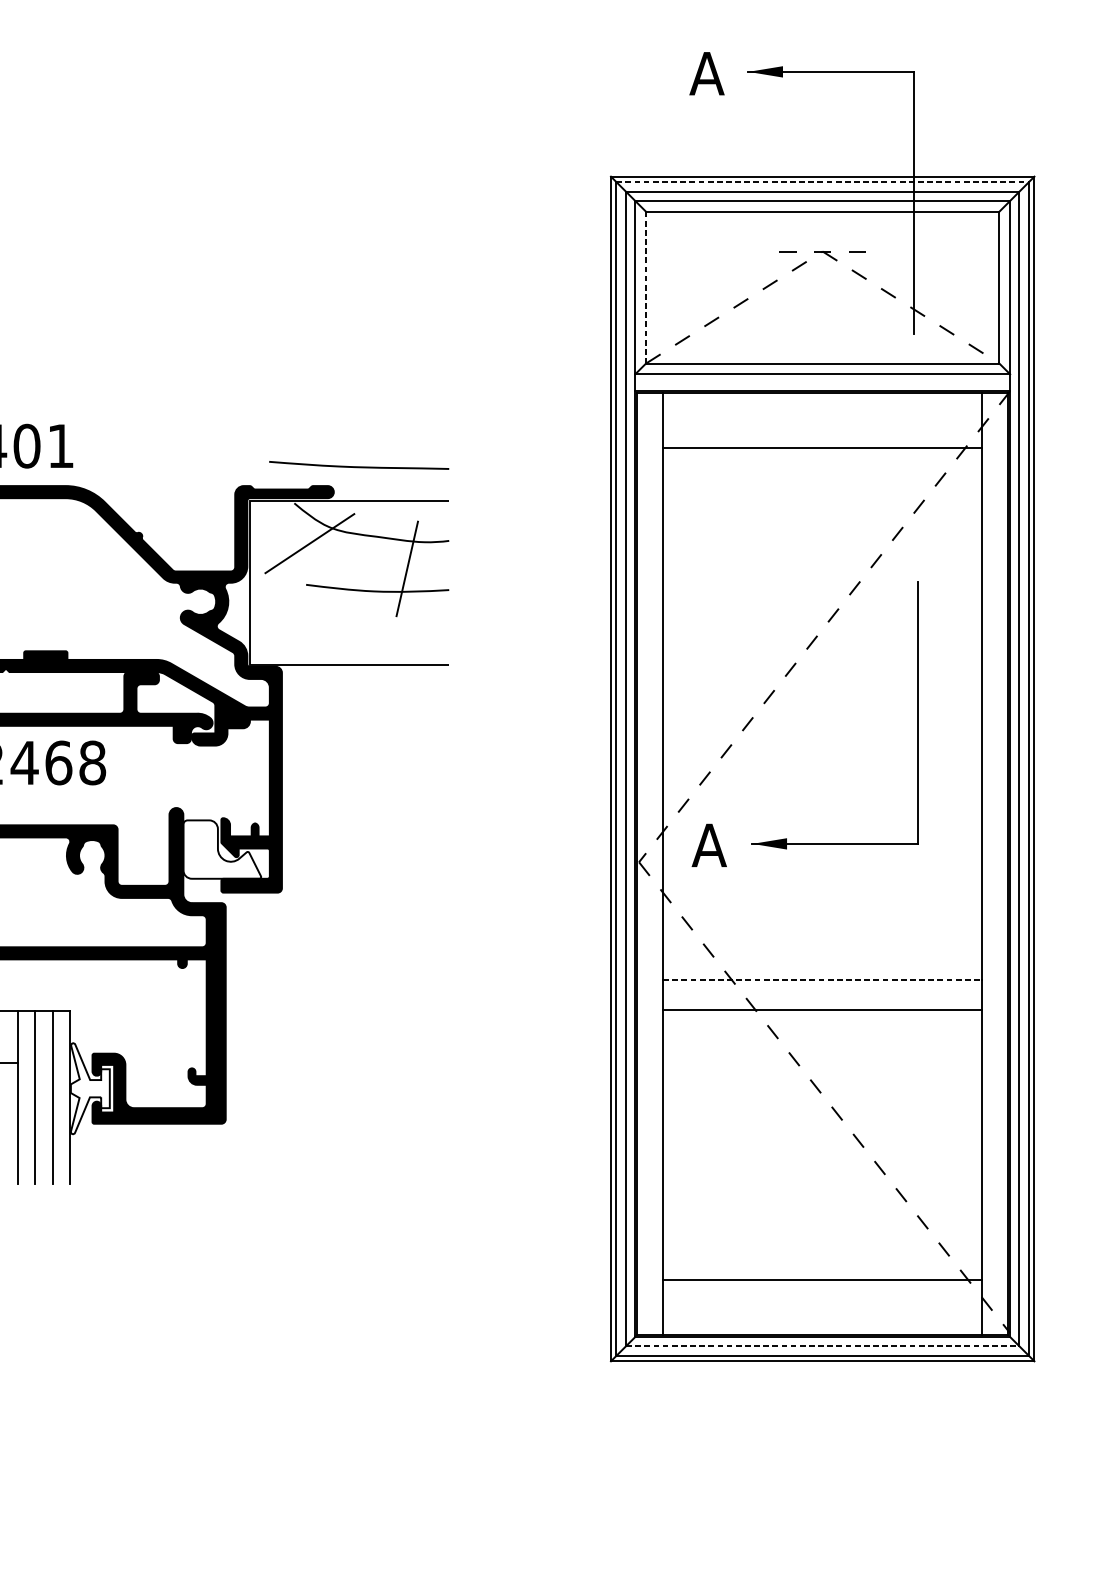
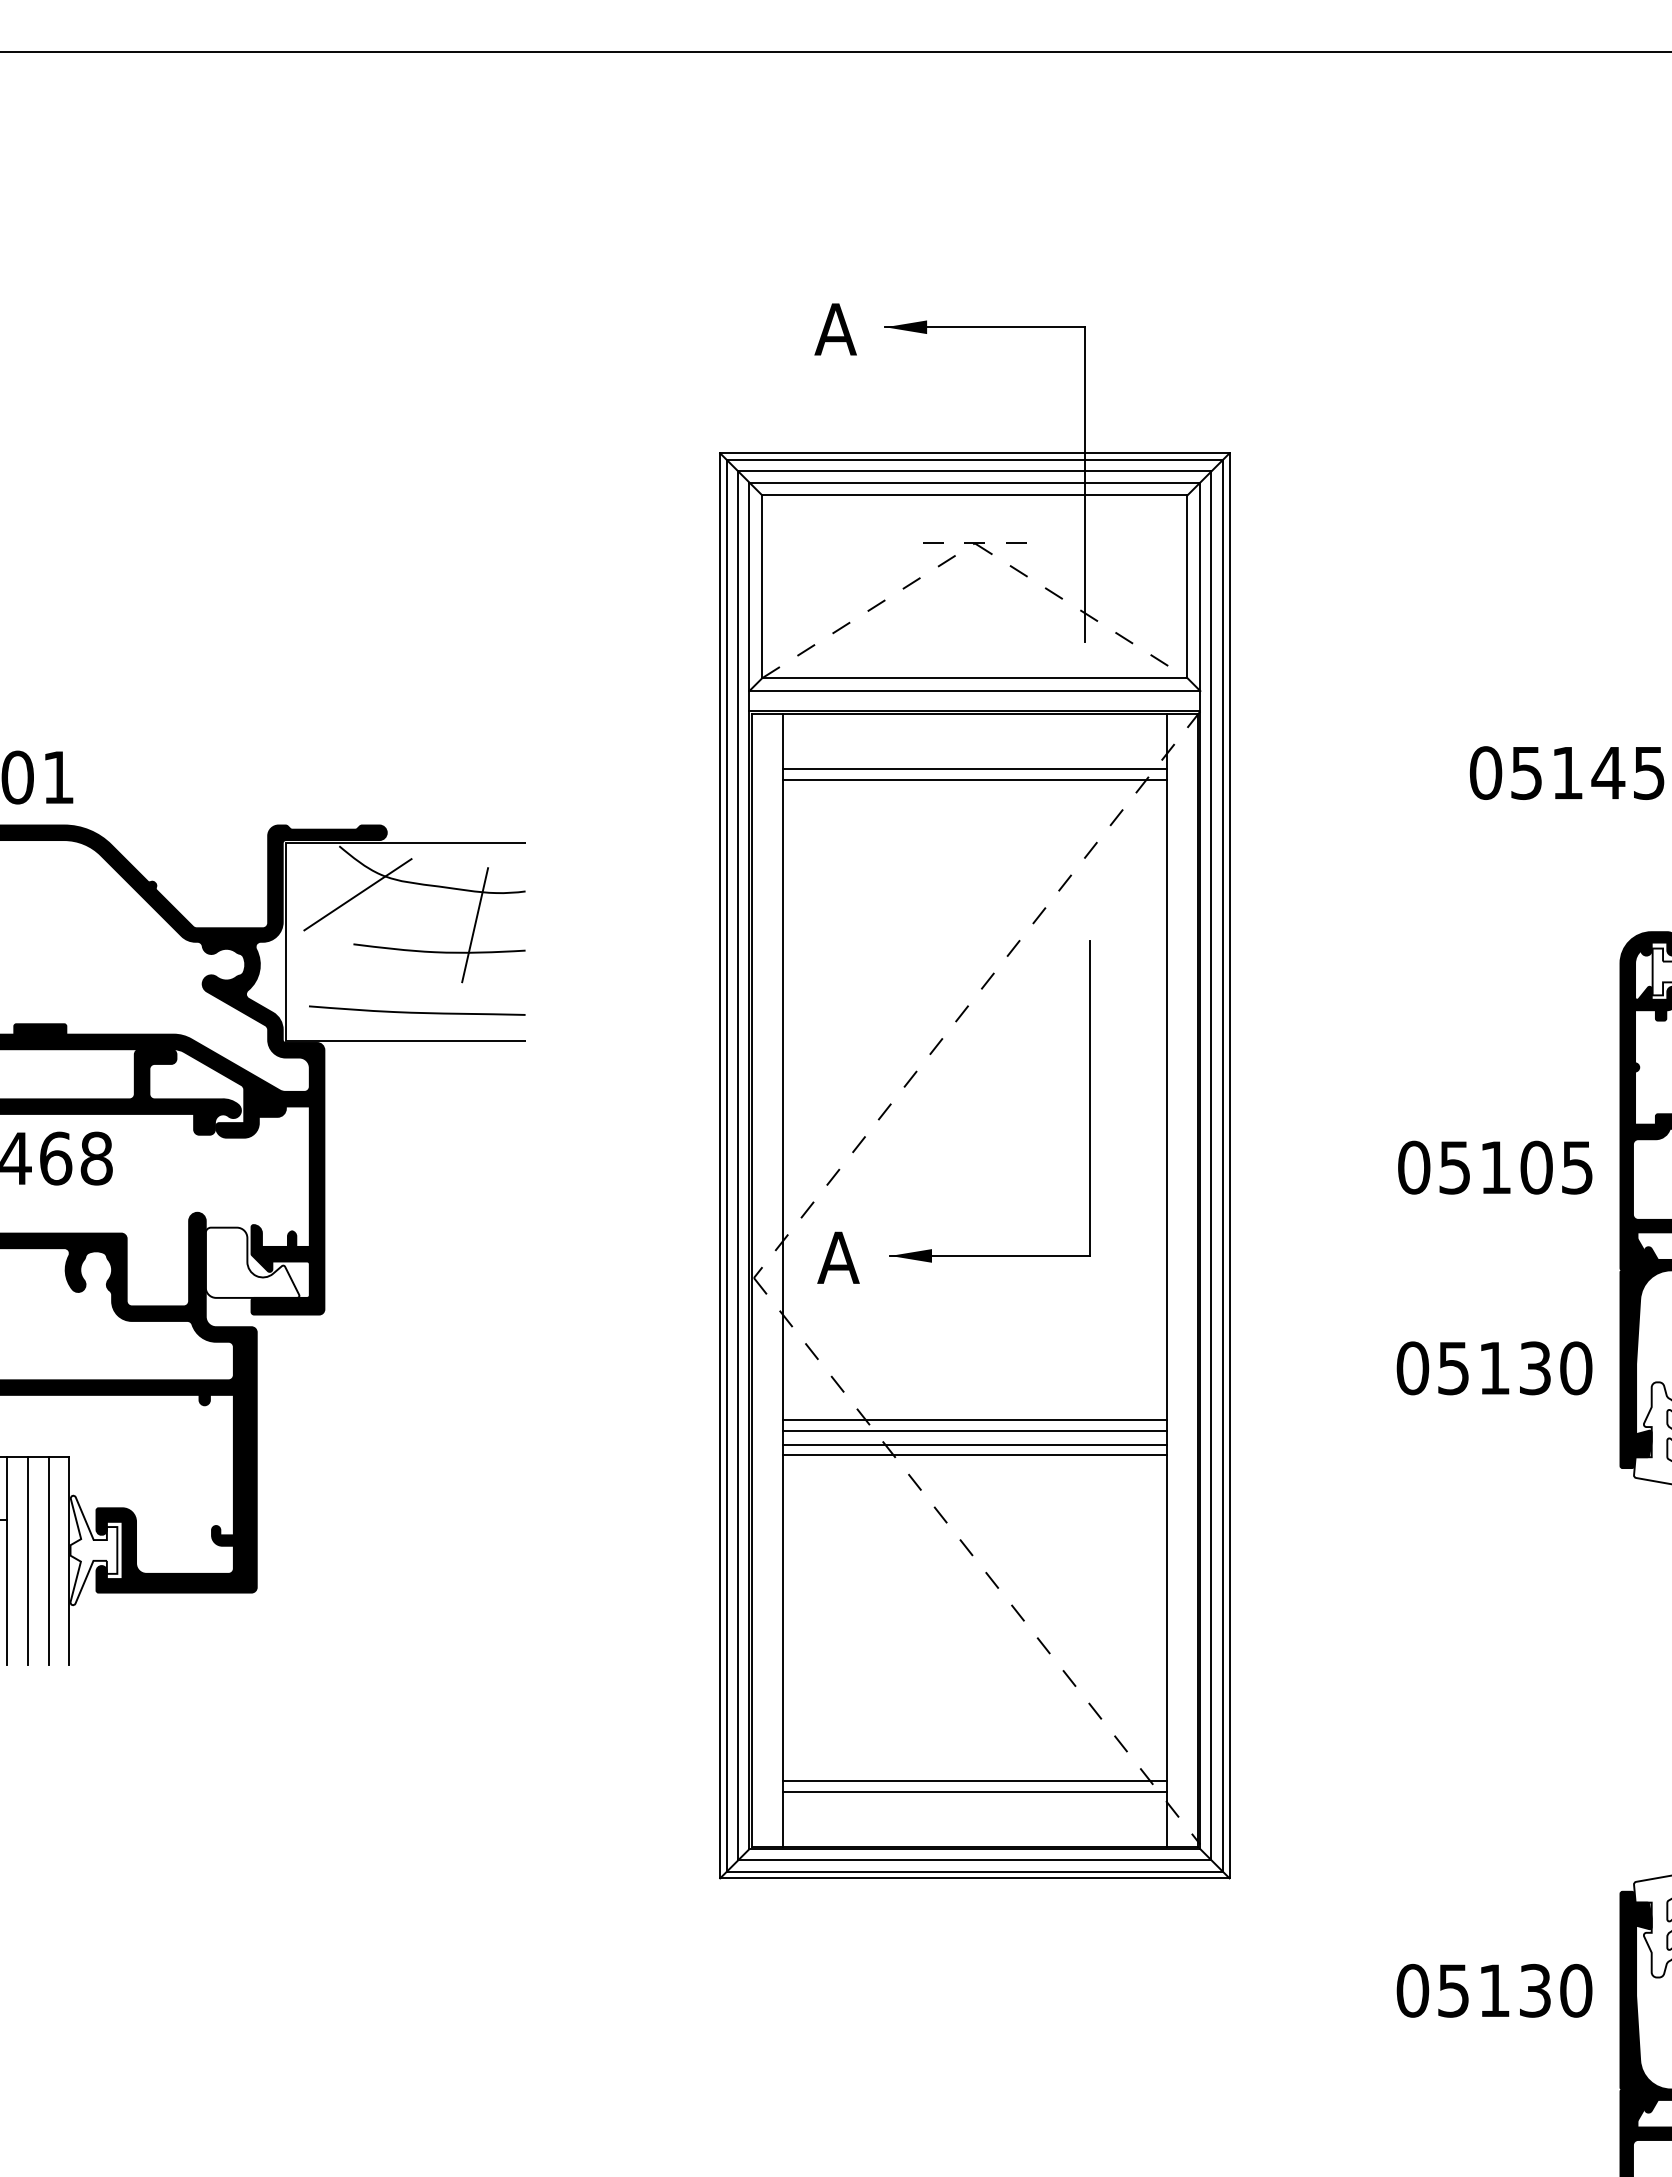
line: (823, 181) -> (975, 459), dashed -> solid
line: (646, 288) -> (762, 587), dashed -> solid
line: (822, 438) -> (974, 768), added
curve: (359, 466) -> (417, 1012), moved
line: (822, 979) -> (974, 1419), dashed -> solid
line: (822, 989) -> (974, 1430), added
line: (822, 1000) -> (974, 1444), added
line: (822, 1289) -> (974, 1791), added
line: (822, 1346) -> (974, 1860), dashed -> solid

